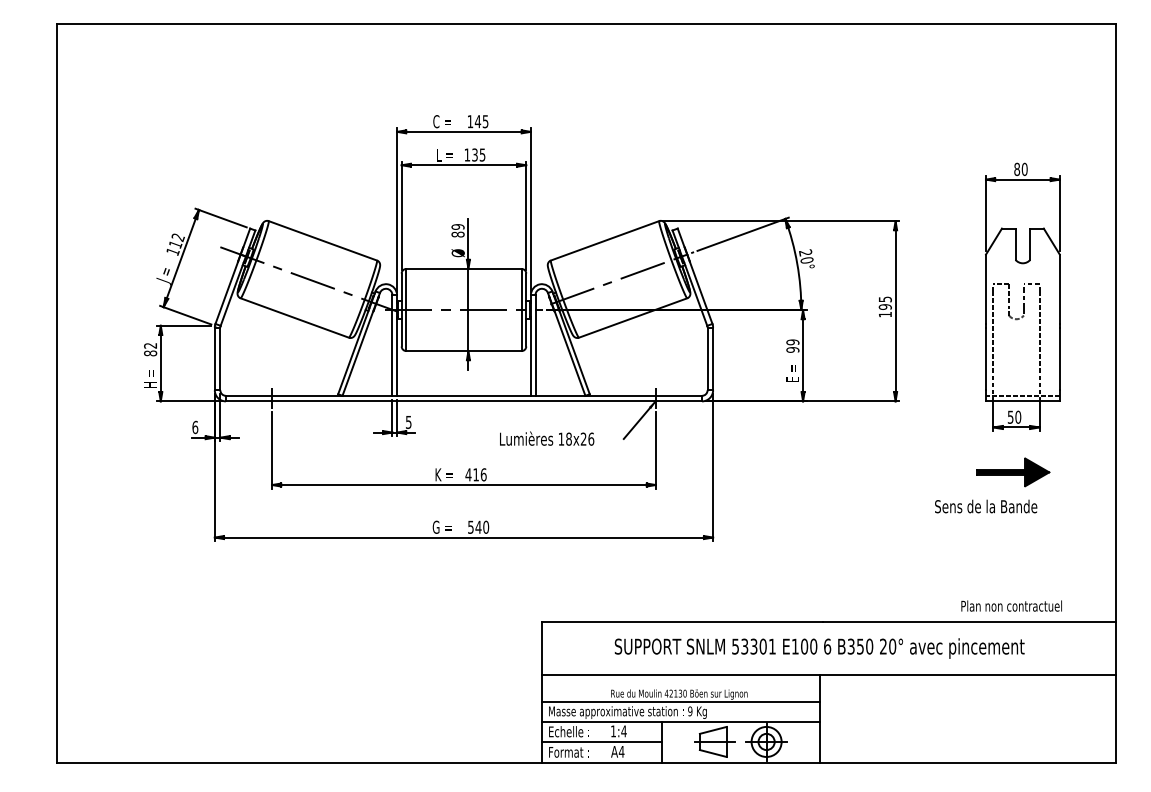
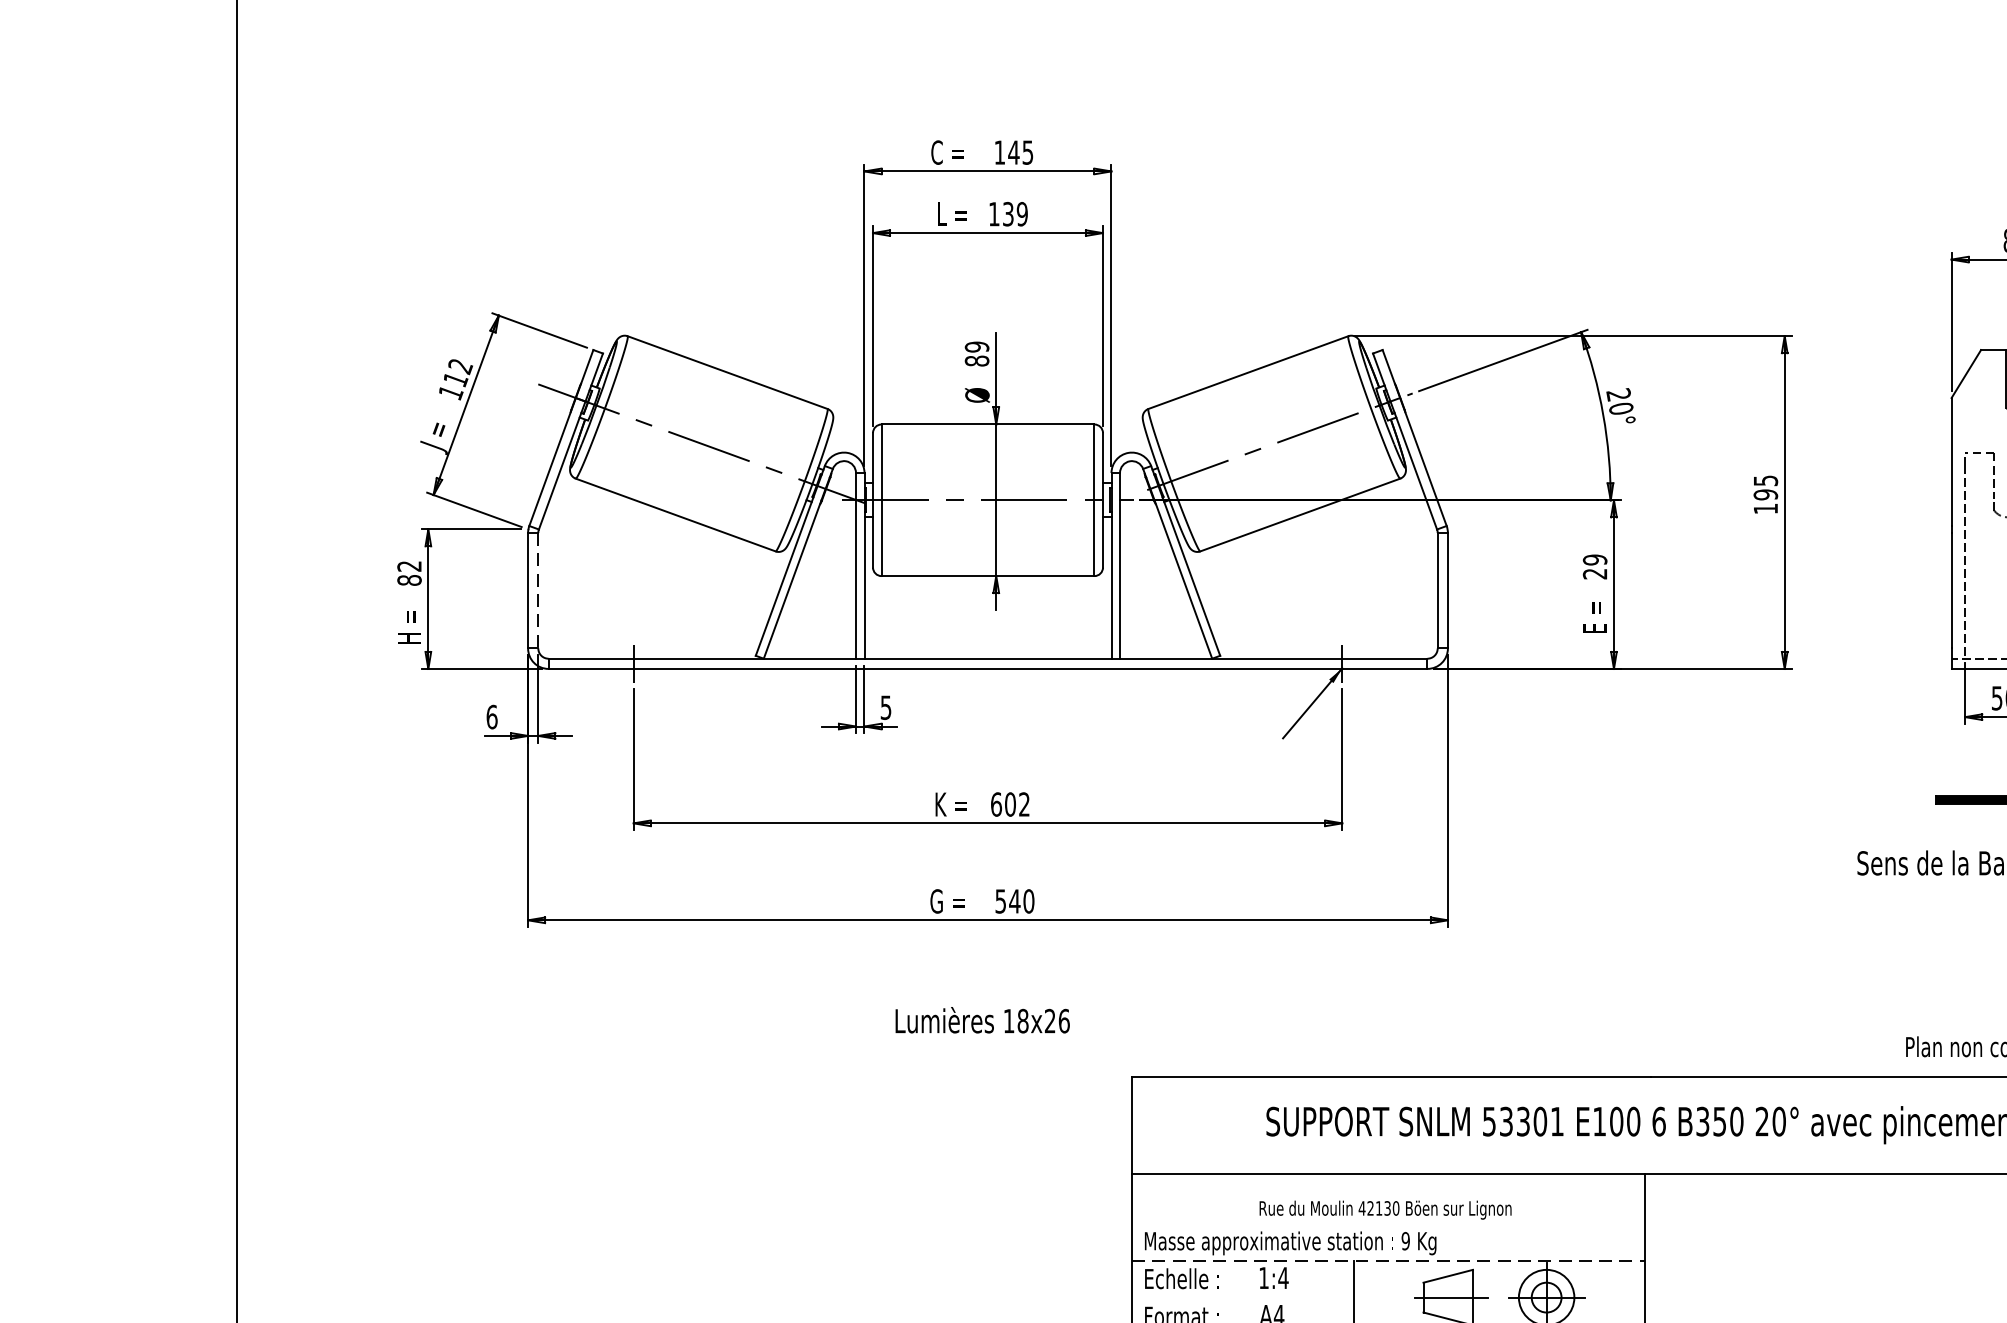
text: (482, 154) -> (1022, 213), 135 -> 139
text: (792, 349) -> (1594, 573), 99 -> 29
line: (220, 359) -> (538, 591), solid -> dashed
text: (547, 438) -> (983, 1019), moved
text: (475, 474) -> (1009, 803), 416 -> 602
line: (680, 701) -> (1387, 1222), removed
line: (681, 722) -> (1389, 1261), solid -> dashed
line: (602, 742) -> (1243, 1298), removed

